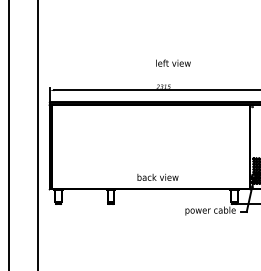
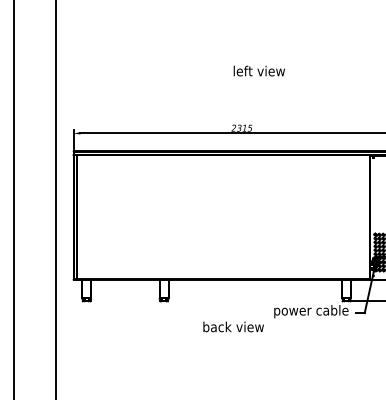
text: (173, 62) -> (259, 69), moved
text: (157, 176) -> (232, 325), moved

